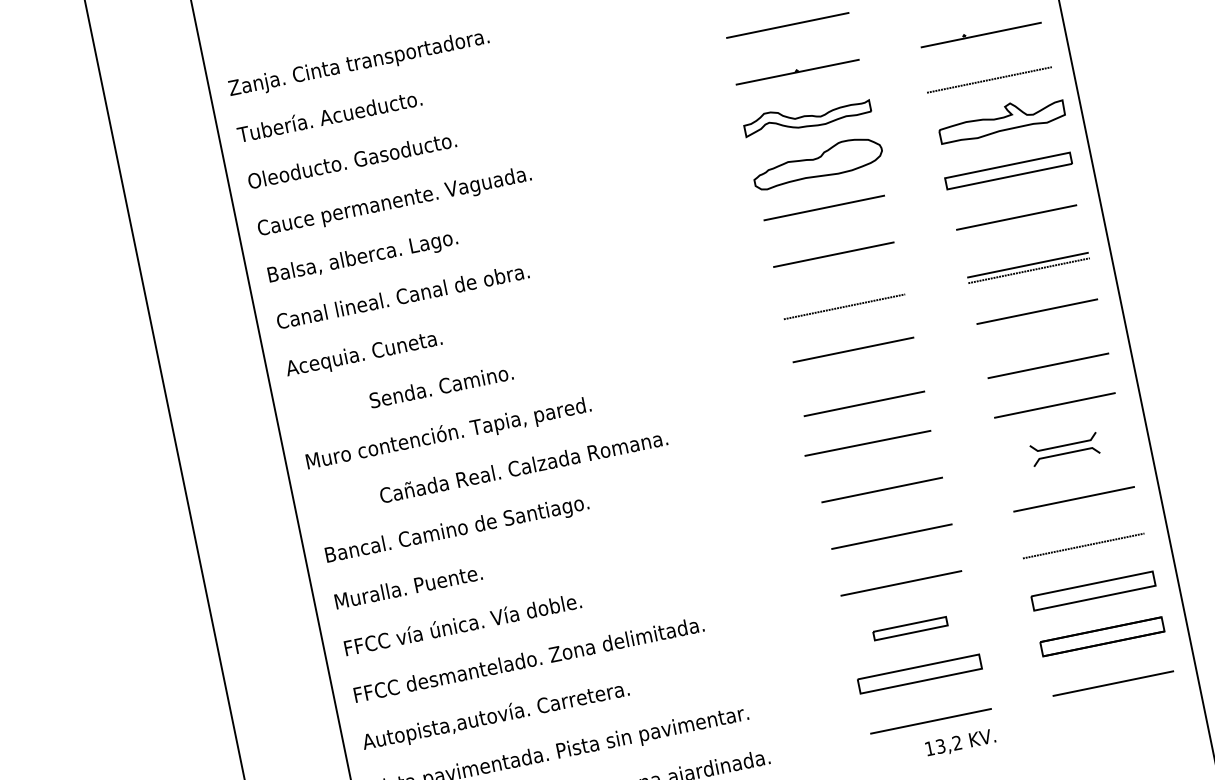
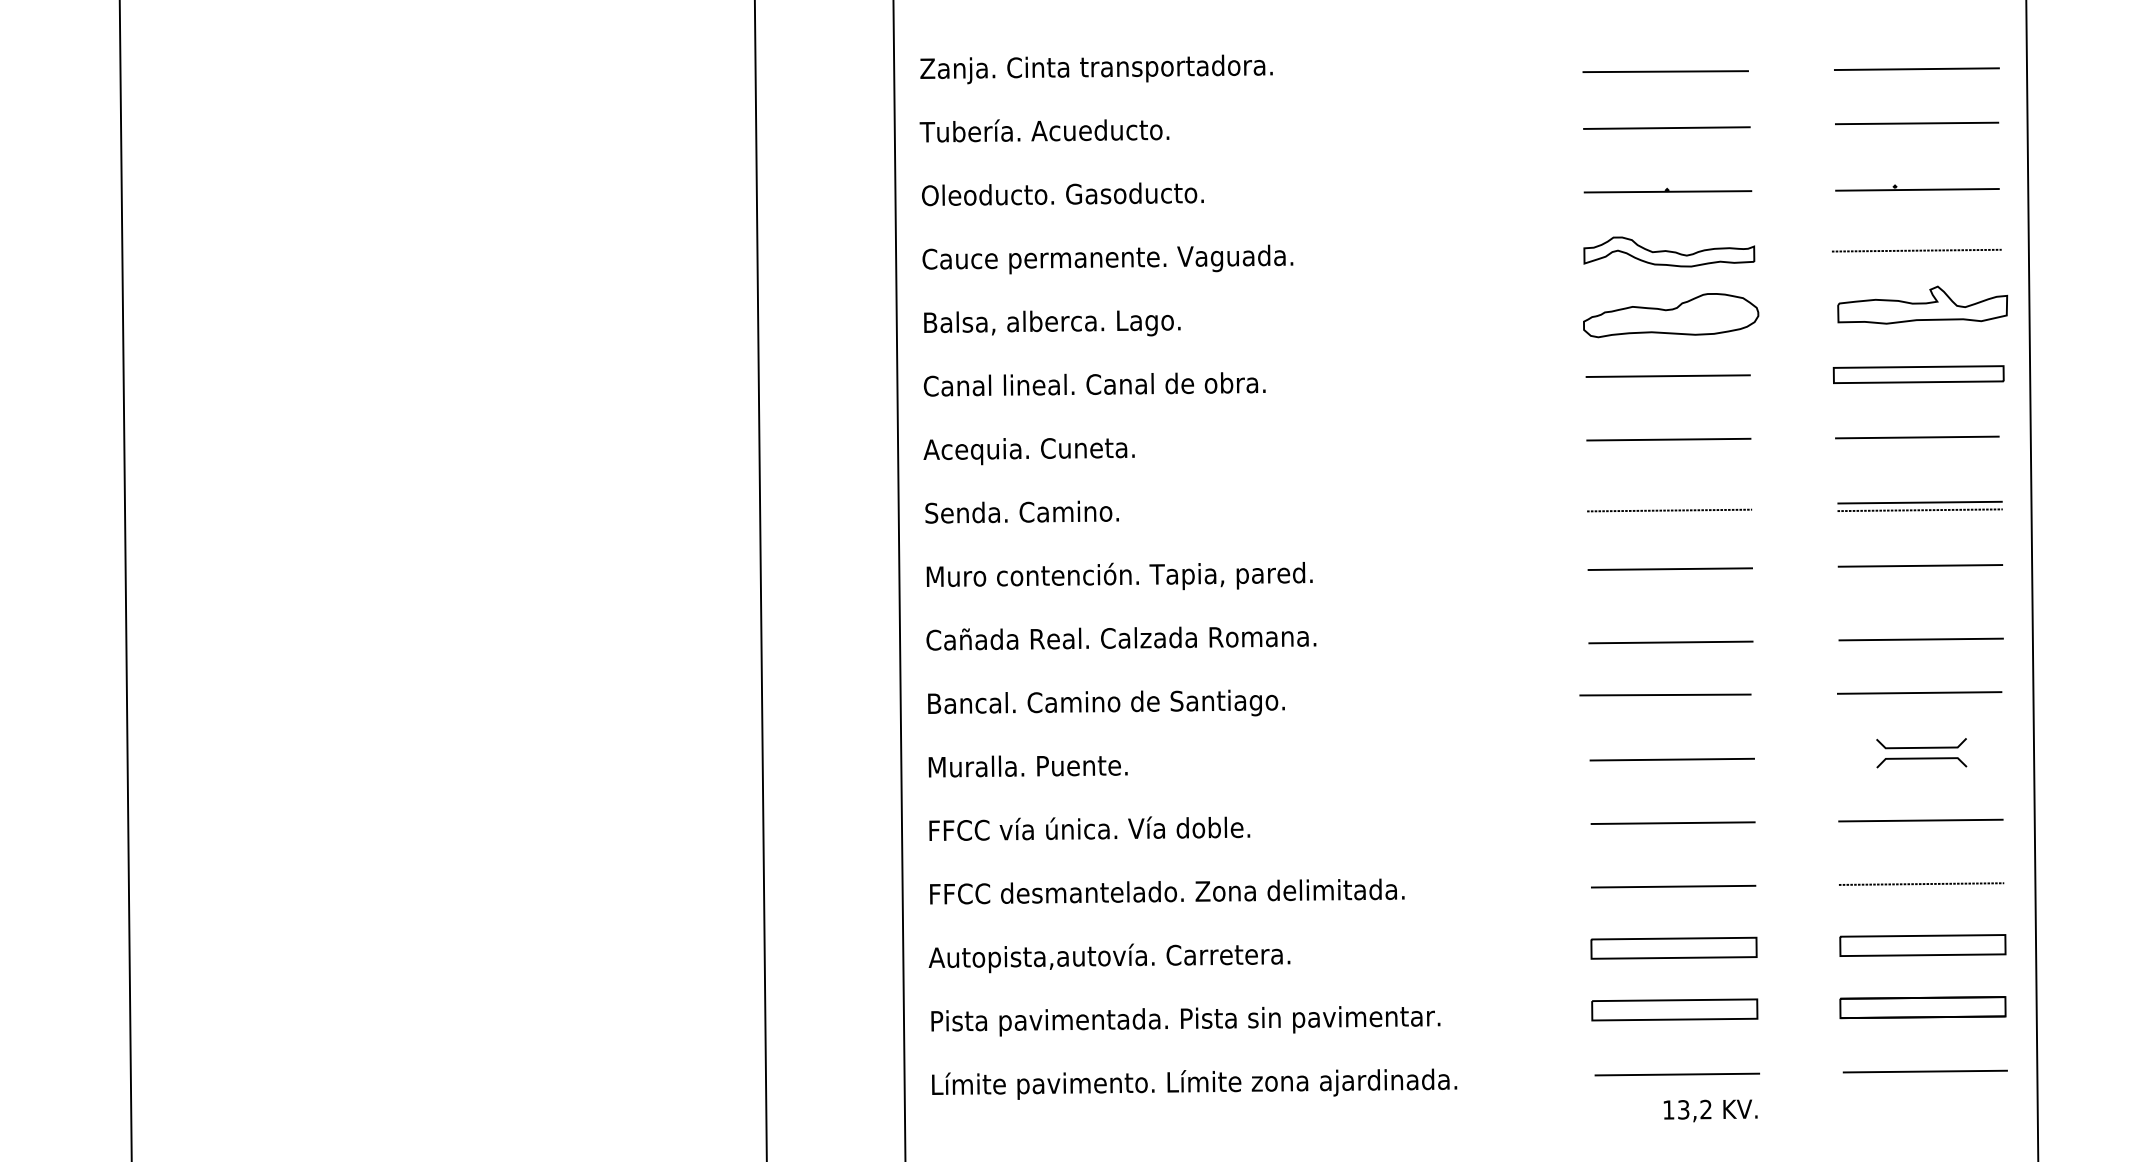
text: (440, 386) -> (1021, 511), moved
text: (523, 467) -> (1121, 638), moved
part: (909, 628) -> (1673, 947), size x1.67

